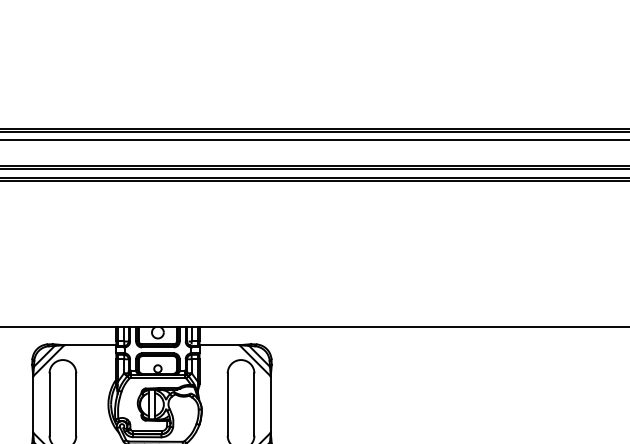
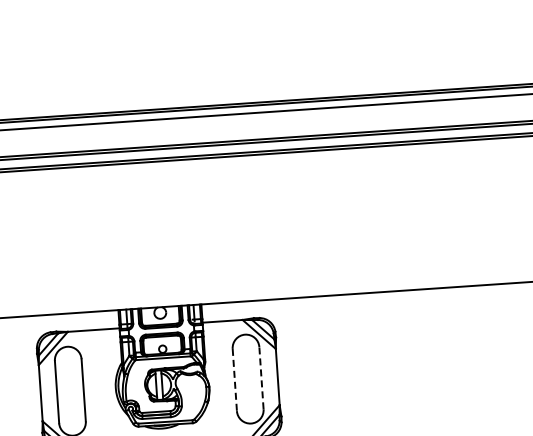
line: (254, 404) -> (261, 378), solid -> dashed
line: (227, 405) -> (234, 380), solid -> dashed

